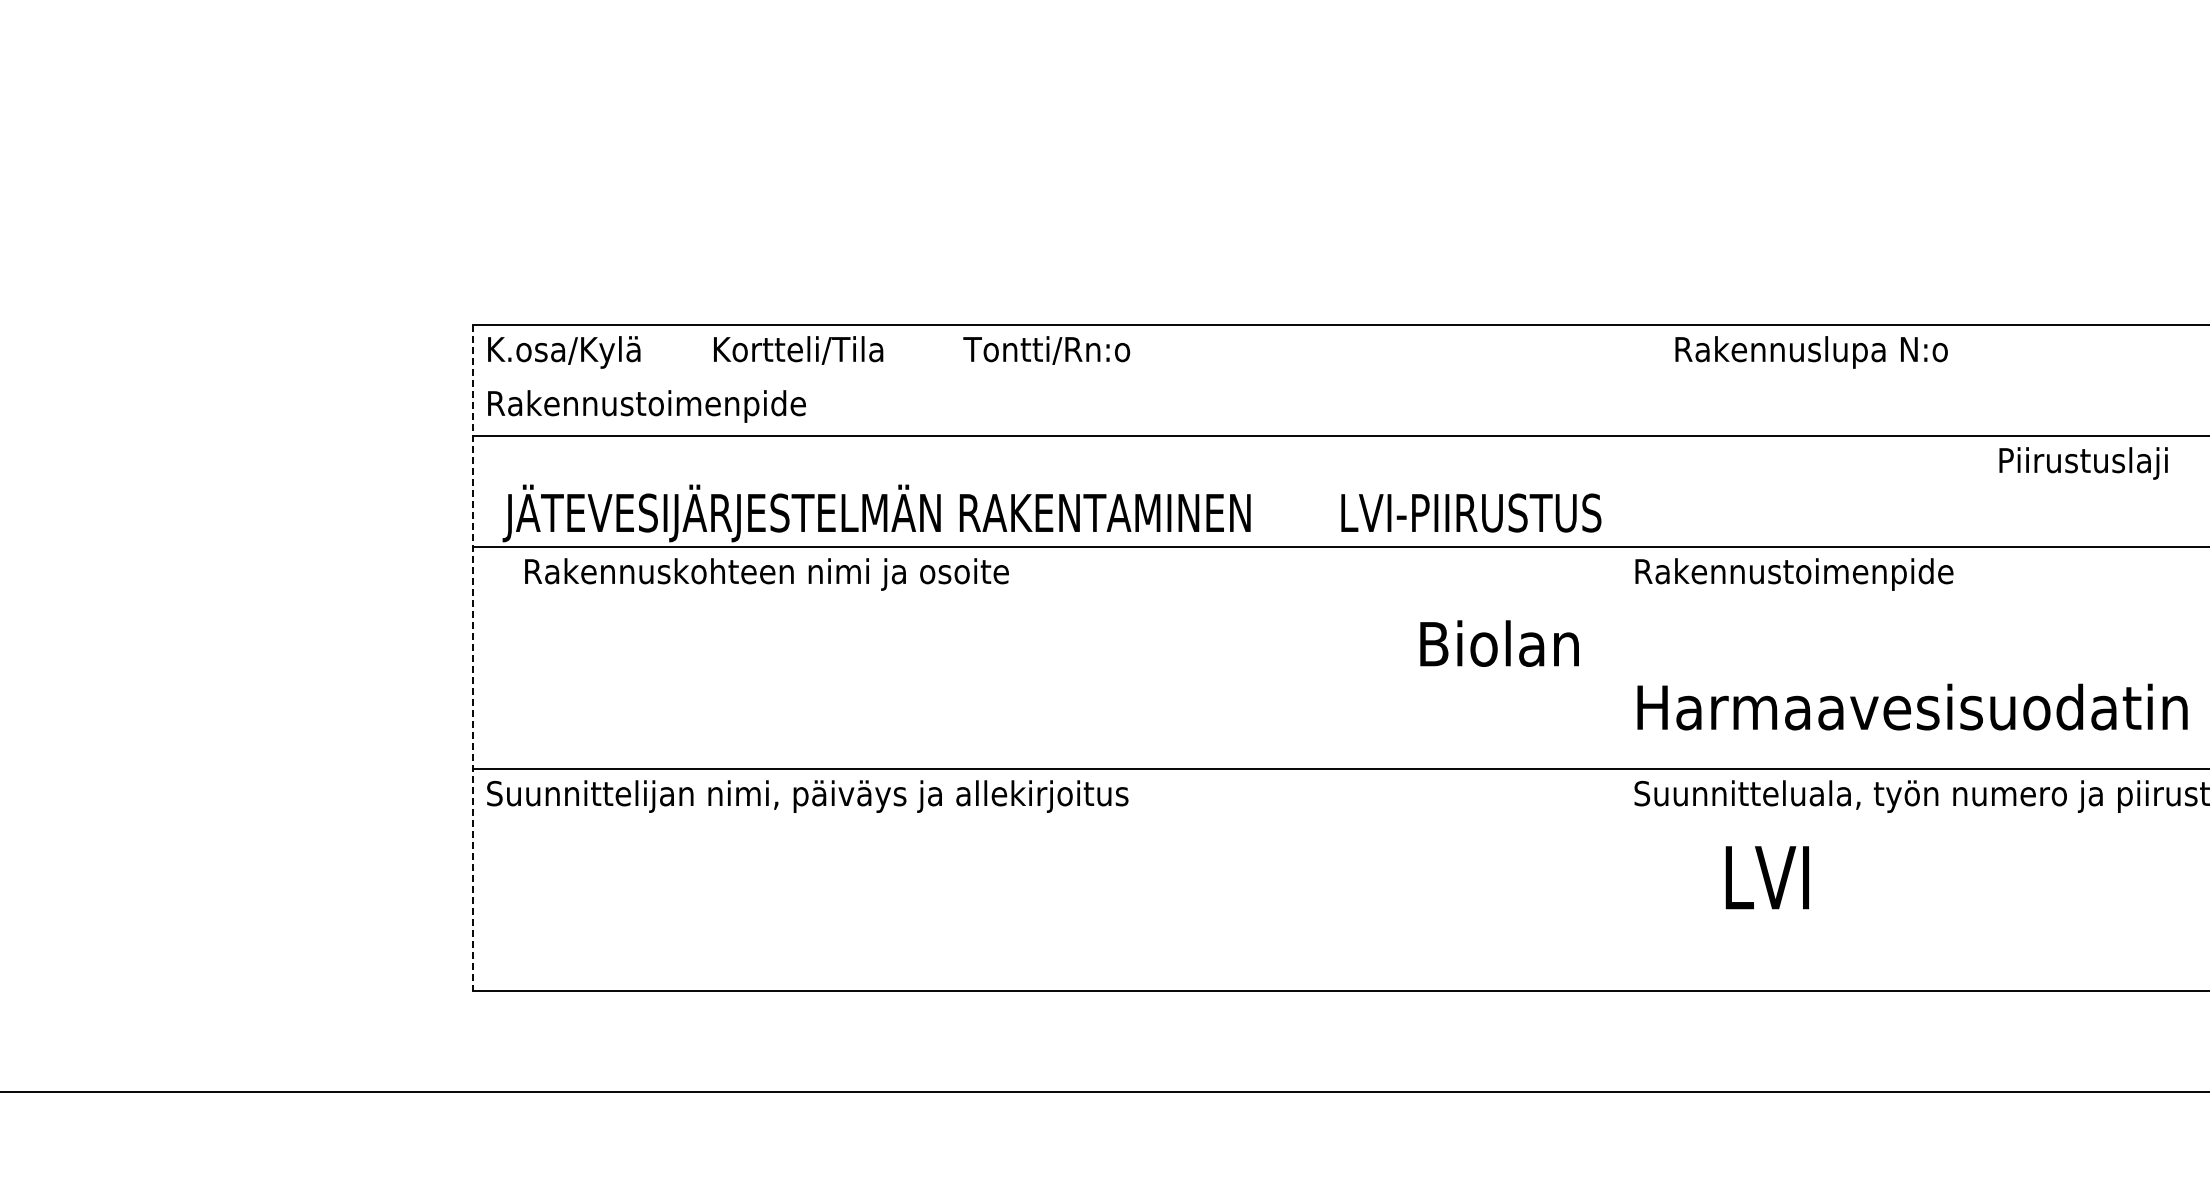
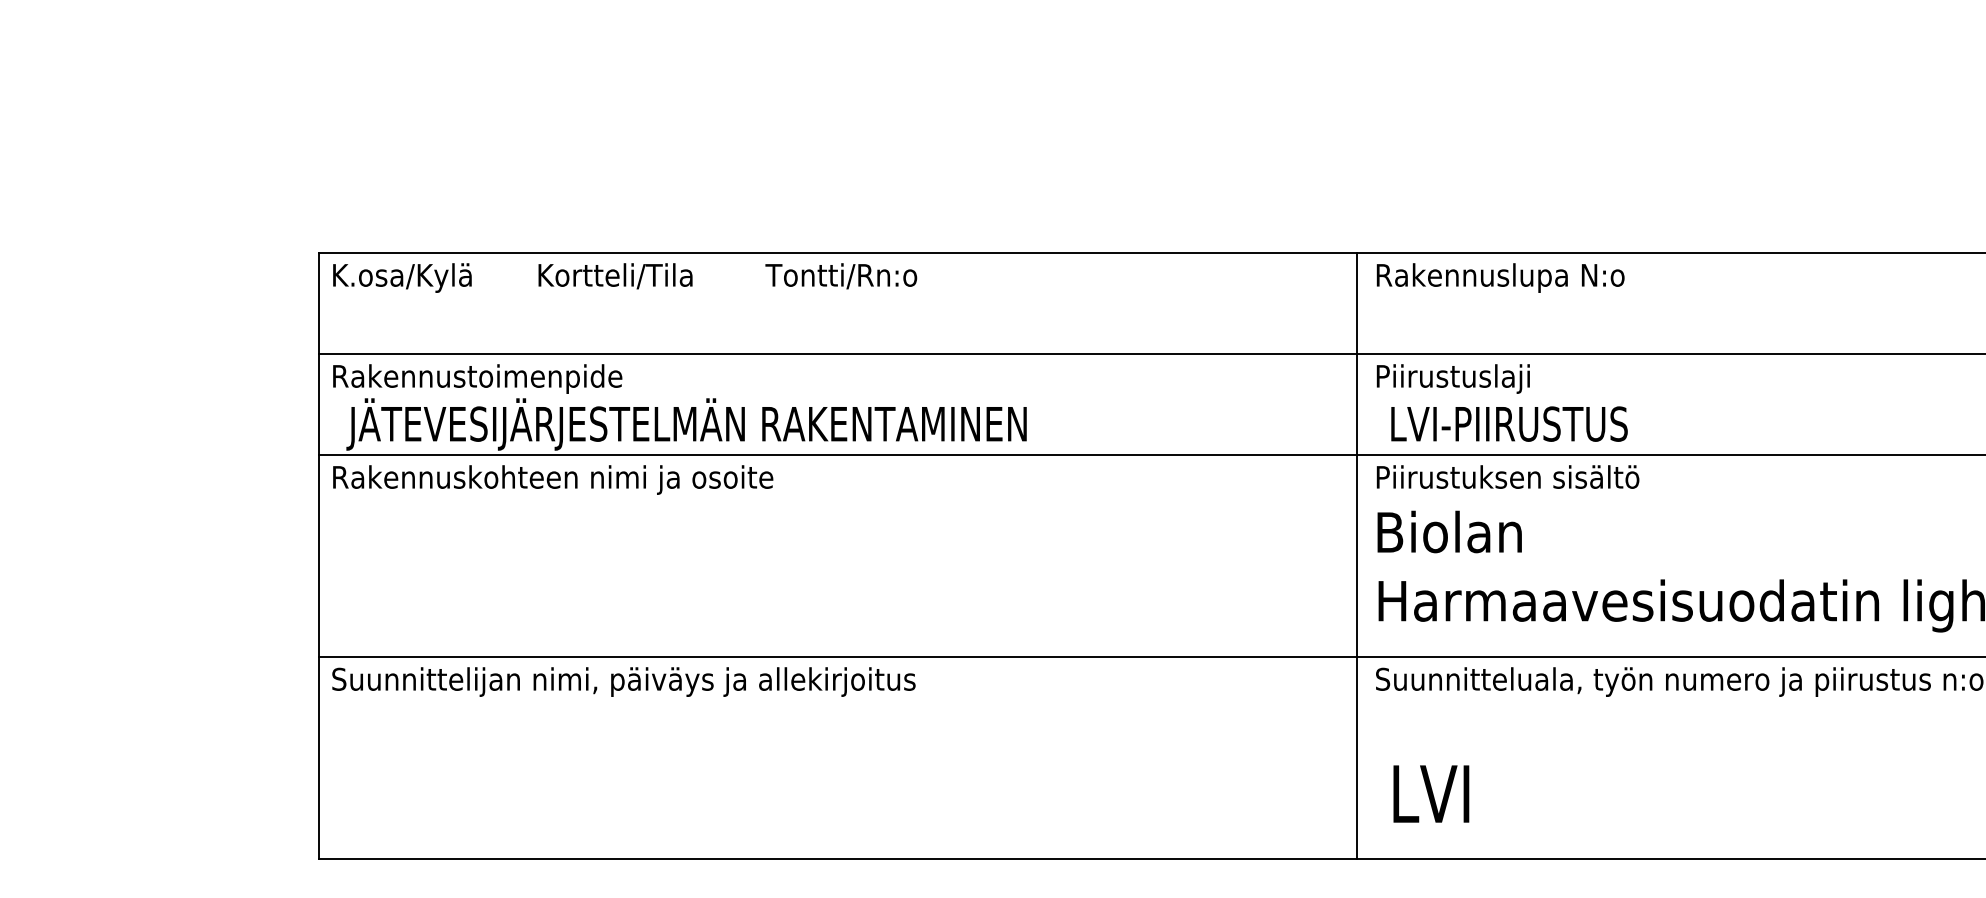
text: (1811, 352) -> (1500, 278), moved
text: (646, 406) -> (477, 379), moved
text: (2083, 463) -> (1453, 379), moved
text: (1471, 512) -> (1509, 423), moved
text: (766, 574) -> (552, 480), moved
text: (1795, 574) -> (1522, 480), Rakennustoimenpide -> Piirustuksen sisältö
text: (1499, 643) -> (1449, 531), moved
line: (1614, 657) -> (1357, 555), added
line: (472, 658) -> (318, 556), dashed -> solid
text: (1766, 877) -> (1430, 793), moved

